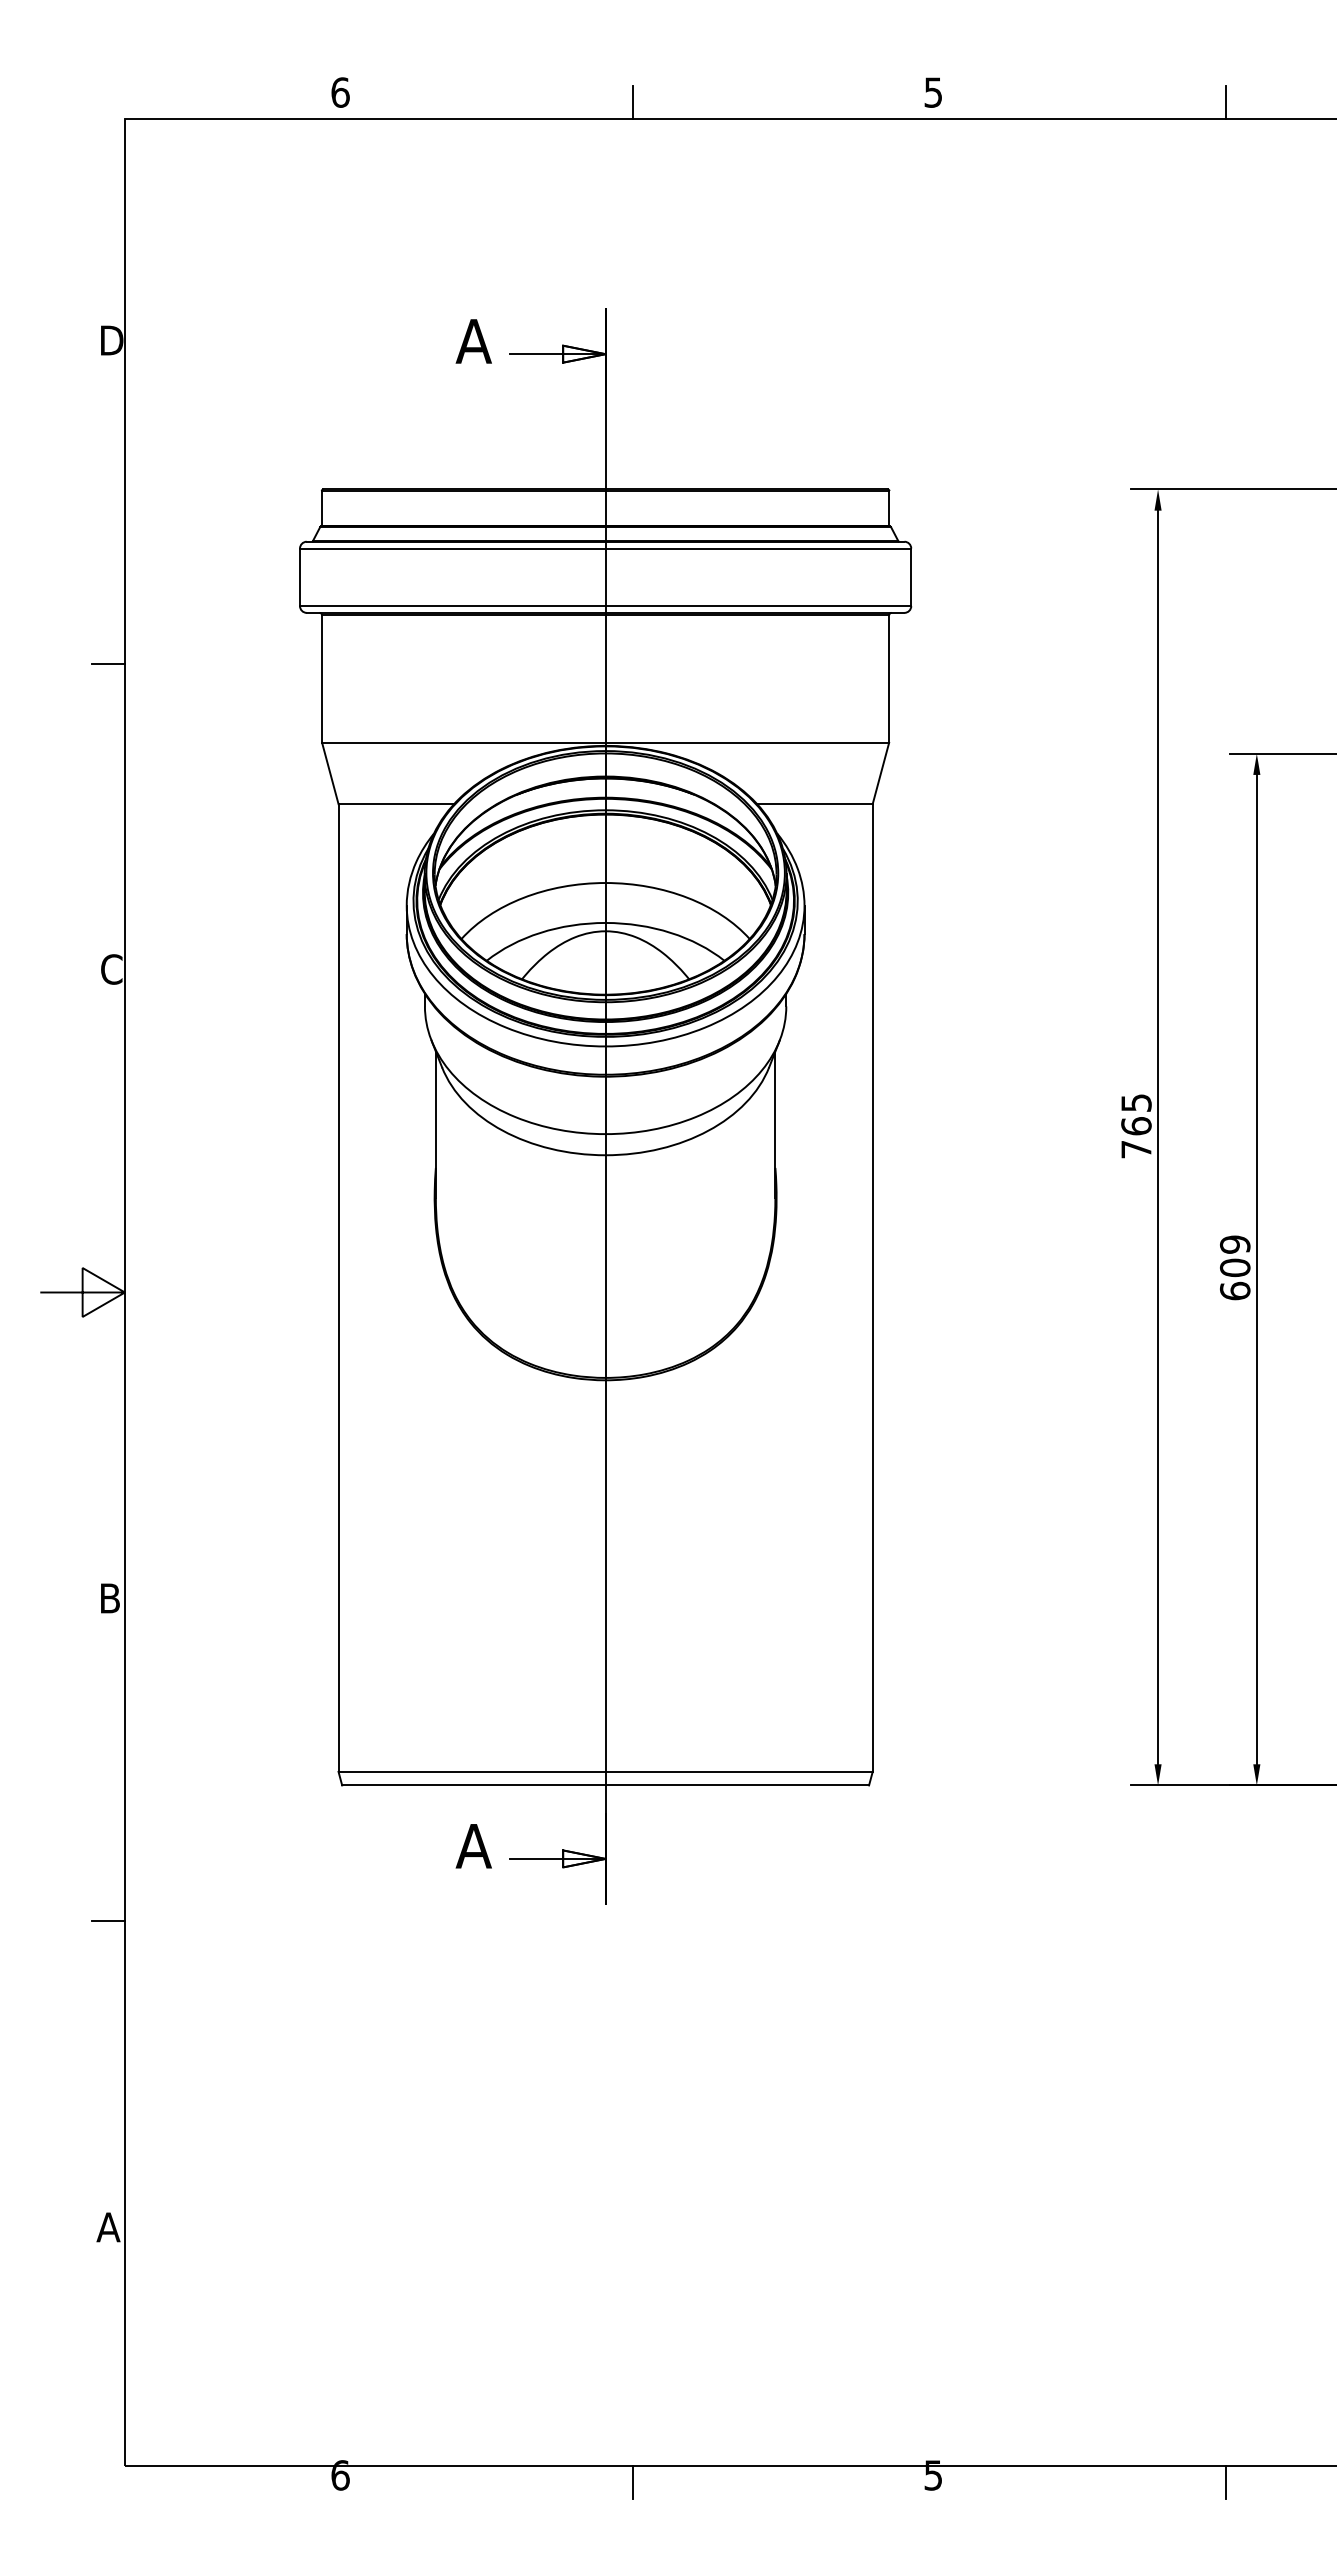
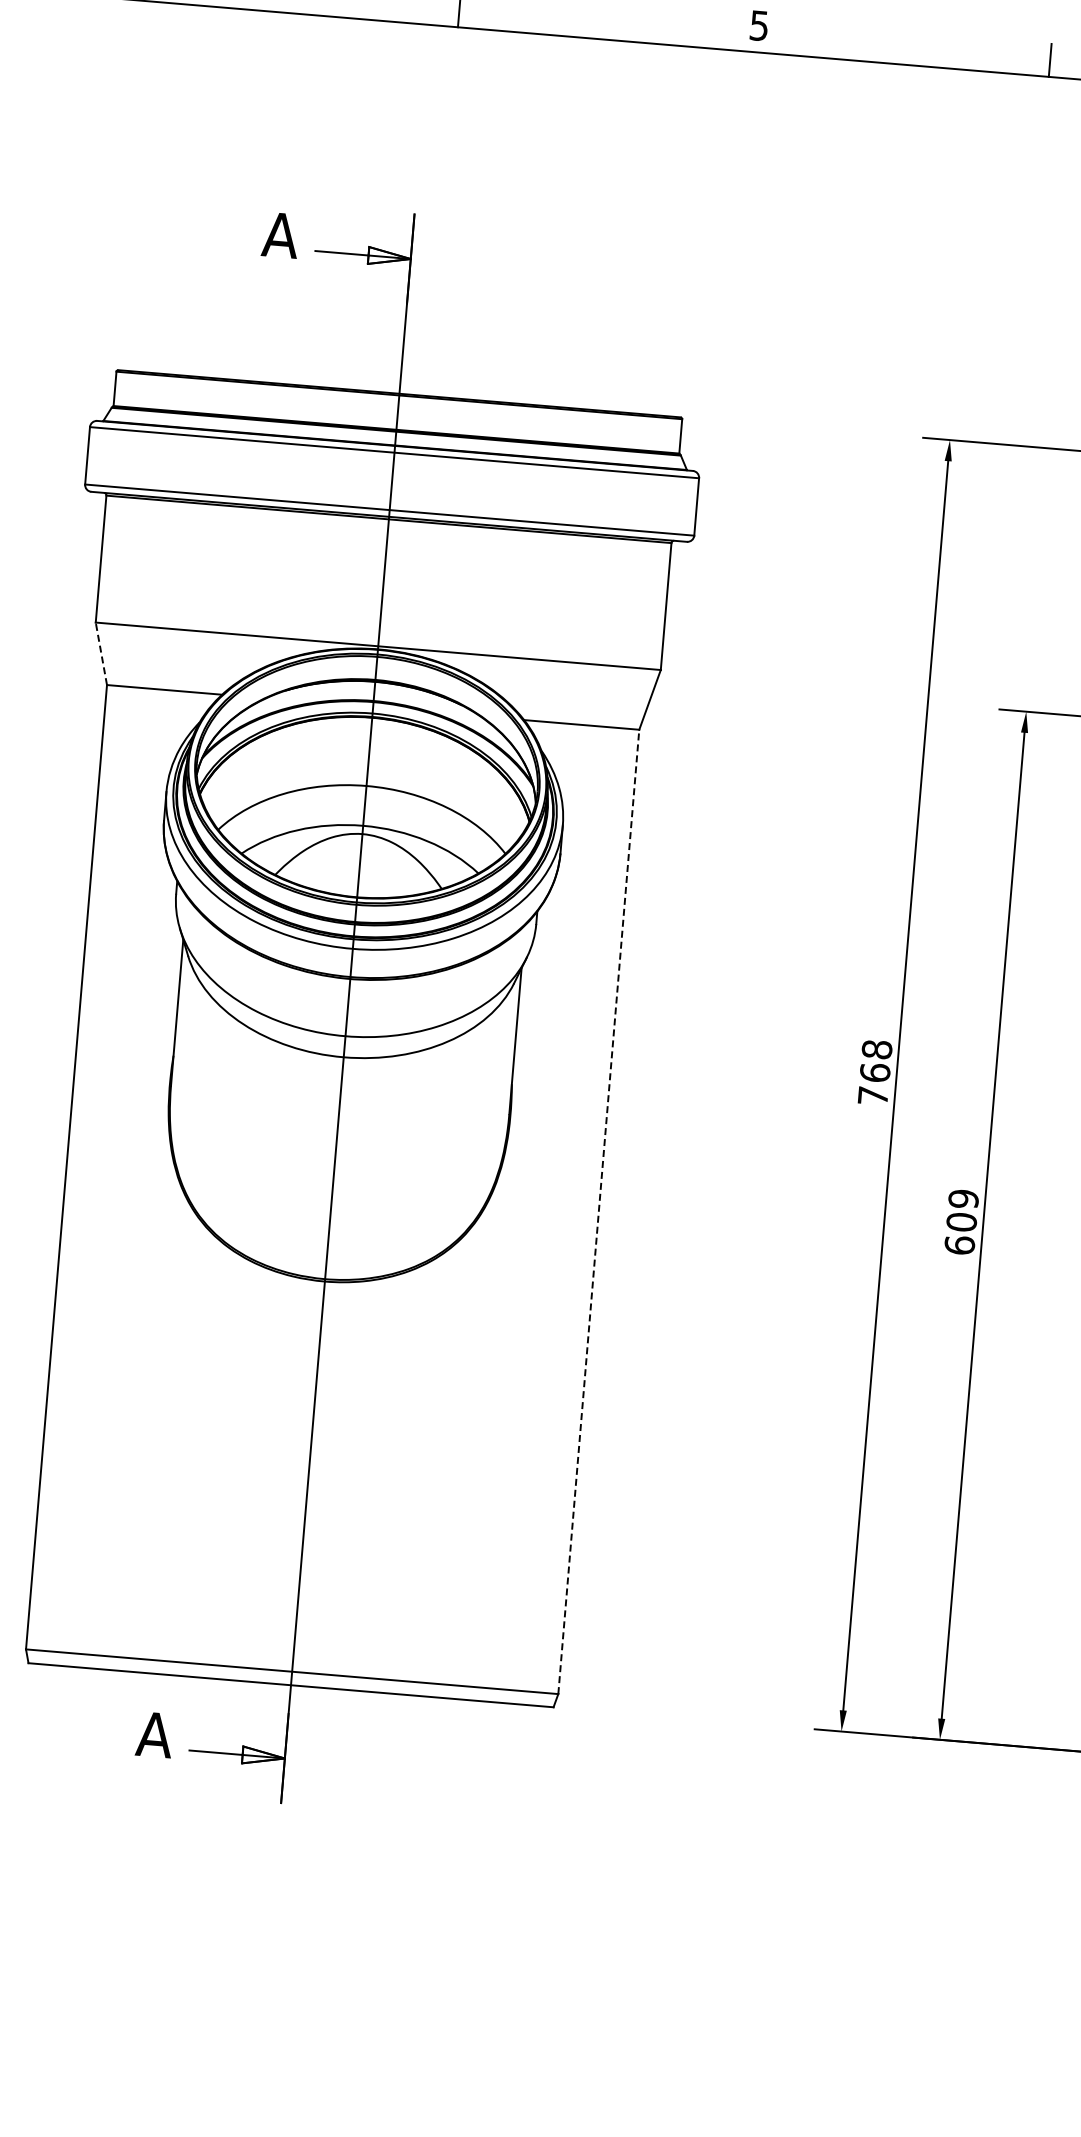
line: (330, 773) -> (101, 653), solid -> dashed
text: (1136, 1102) -> (877, 1049), 765 -> 768
line: (872, 1288) -> (598, 1212), solid -> dashed

